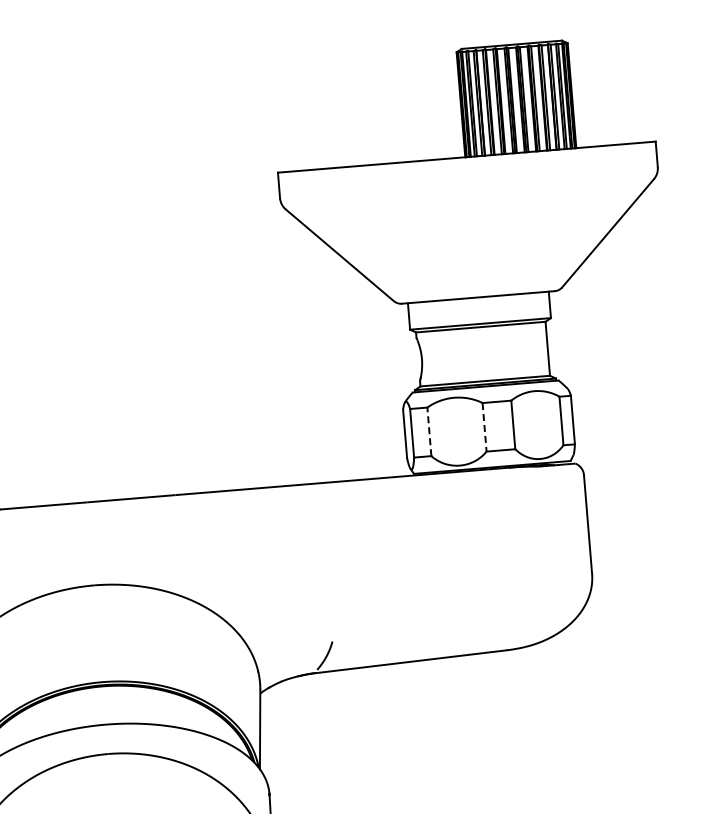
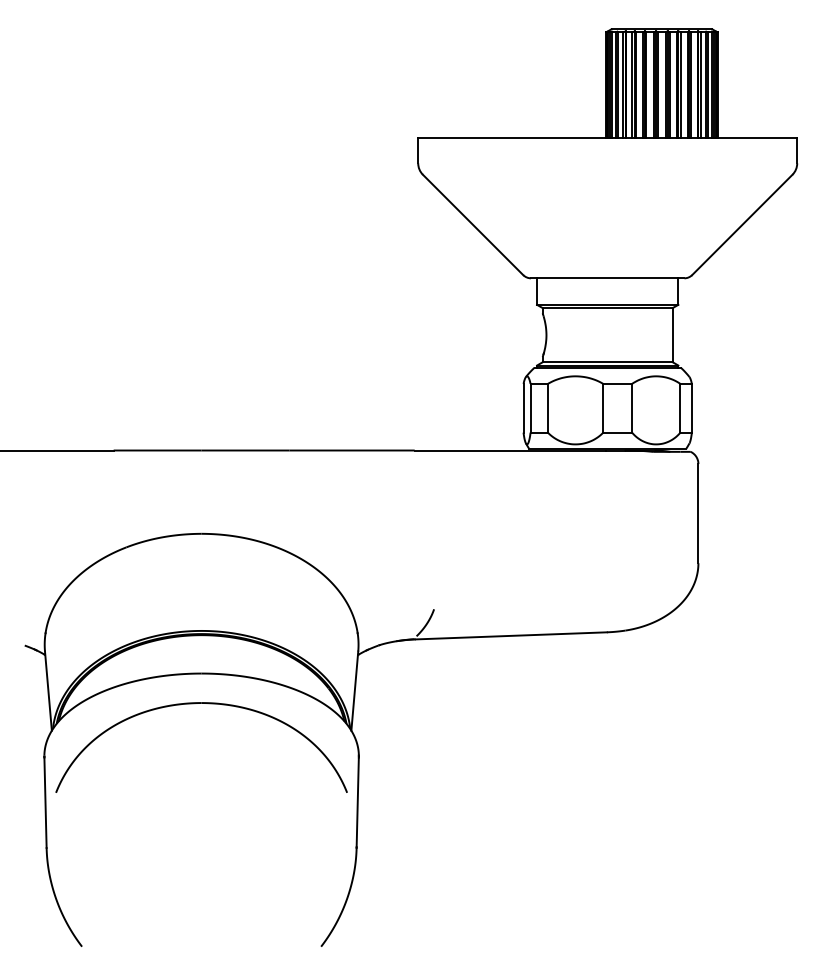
line: (484, 427) -> (603, 408), dashed -> solid
line: (428, 431) -> (547, 407), dashed -> solid

